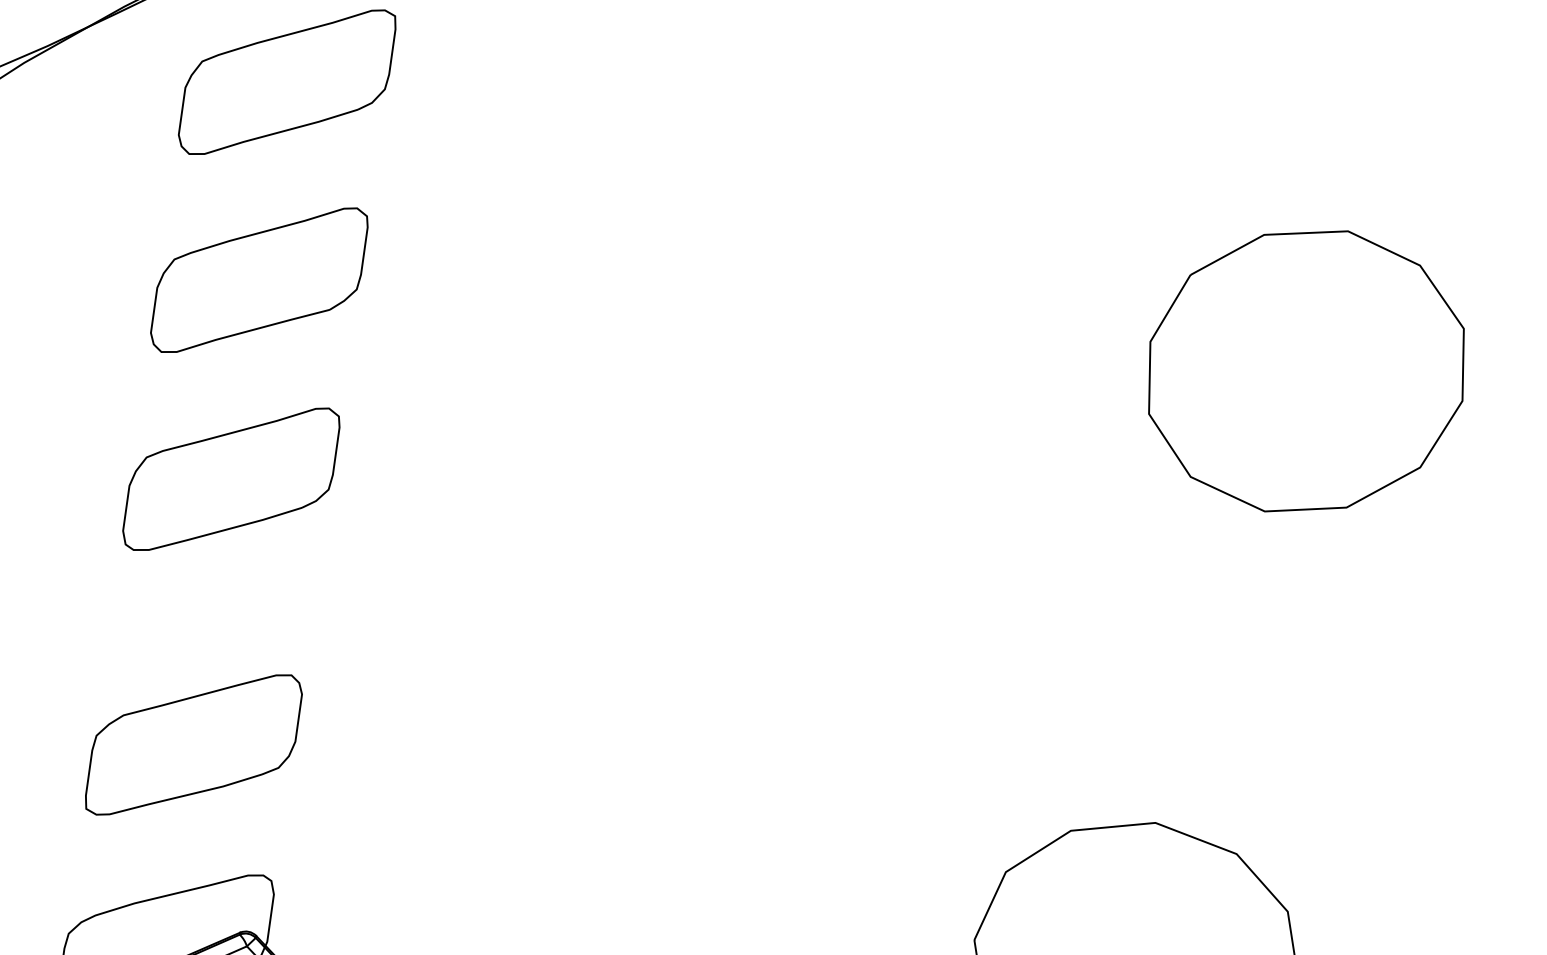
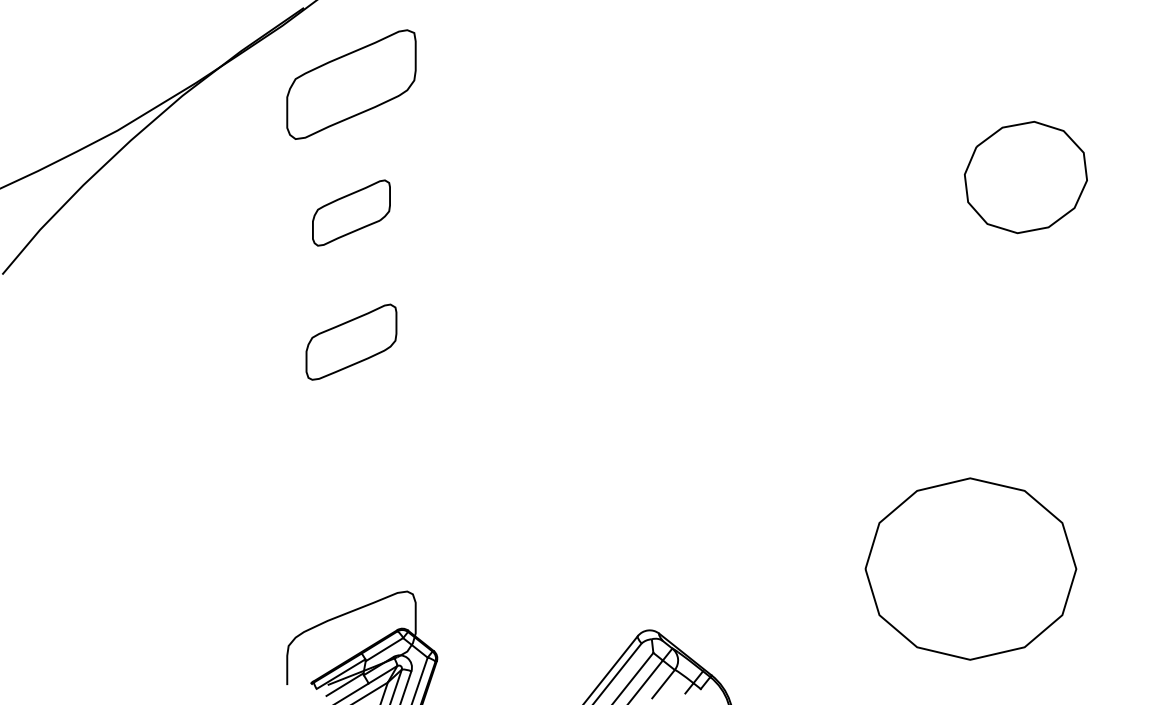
part: (259, 279) -> (351, 212), size x0.6
part: (1305, 371) -> (1025, 177), size x0.6
part: (231, 478) -> (351, 341), size x0.7
part: (194, 744) -> (351, 514), removed

